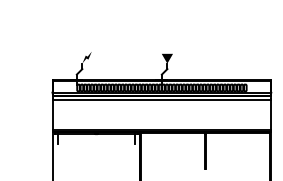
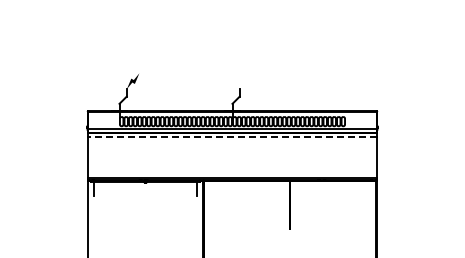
fill: (167, 58) -> (239, 82), removed
line: (161, 99) -> (232, 137), solid -> dashed

